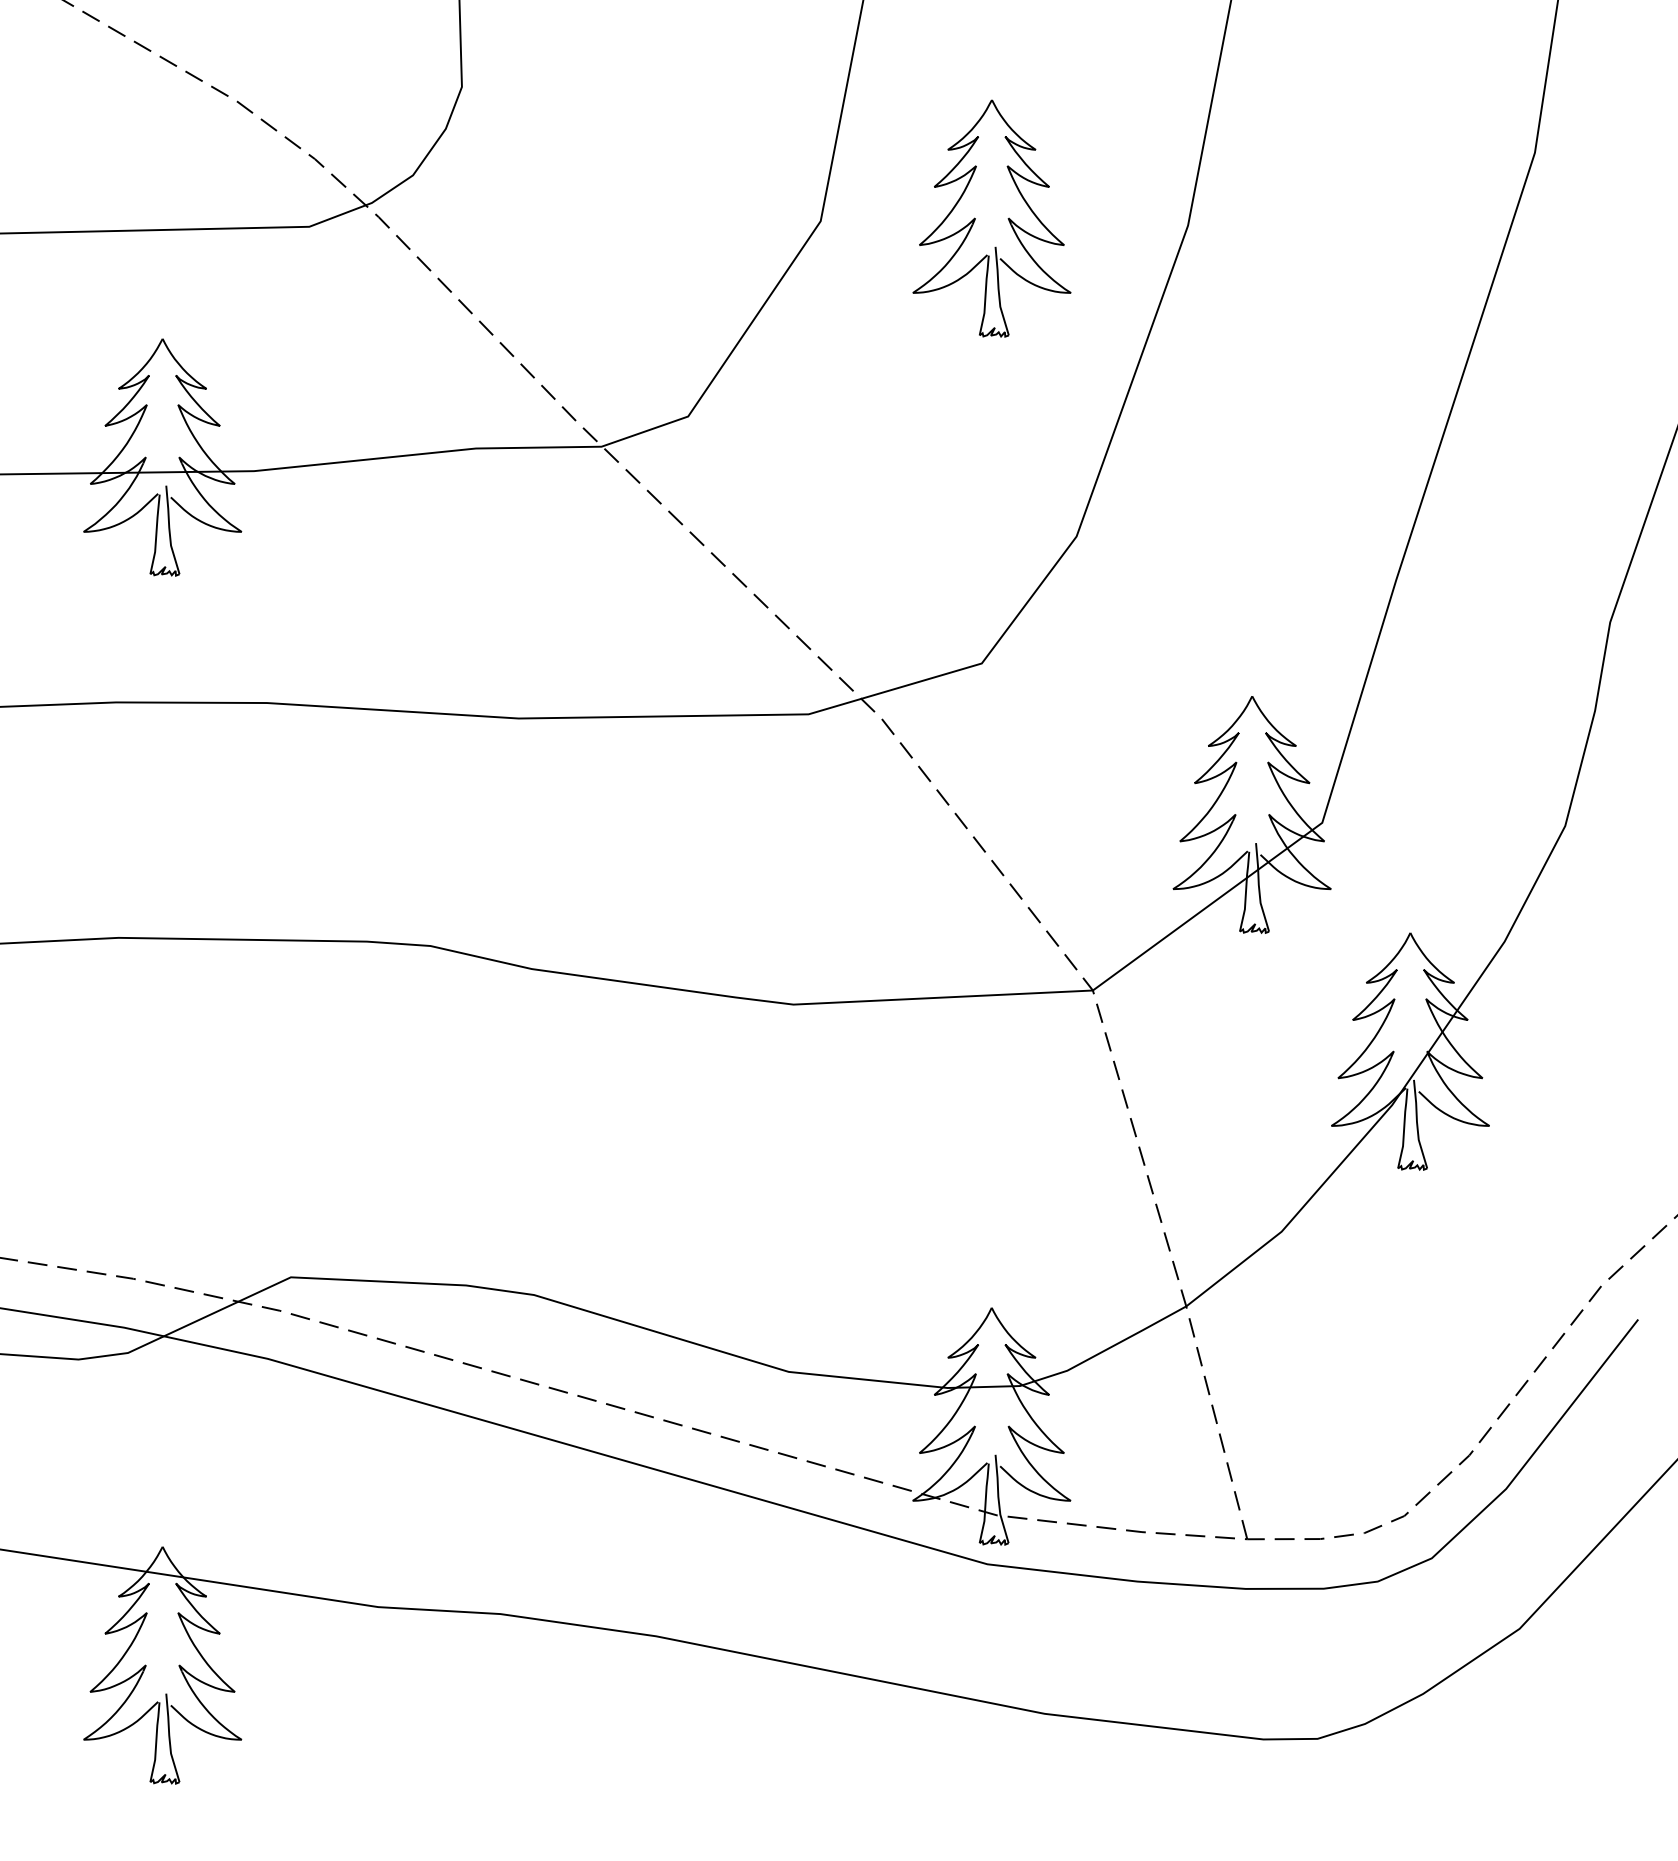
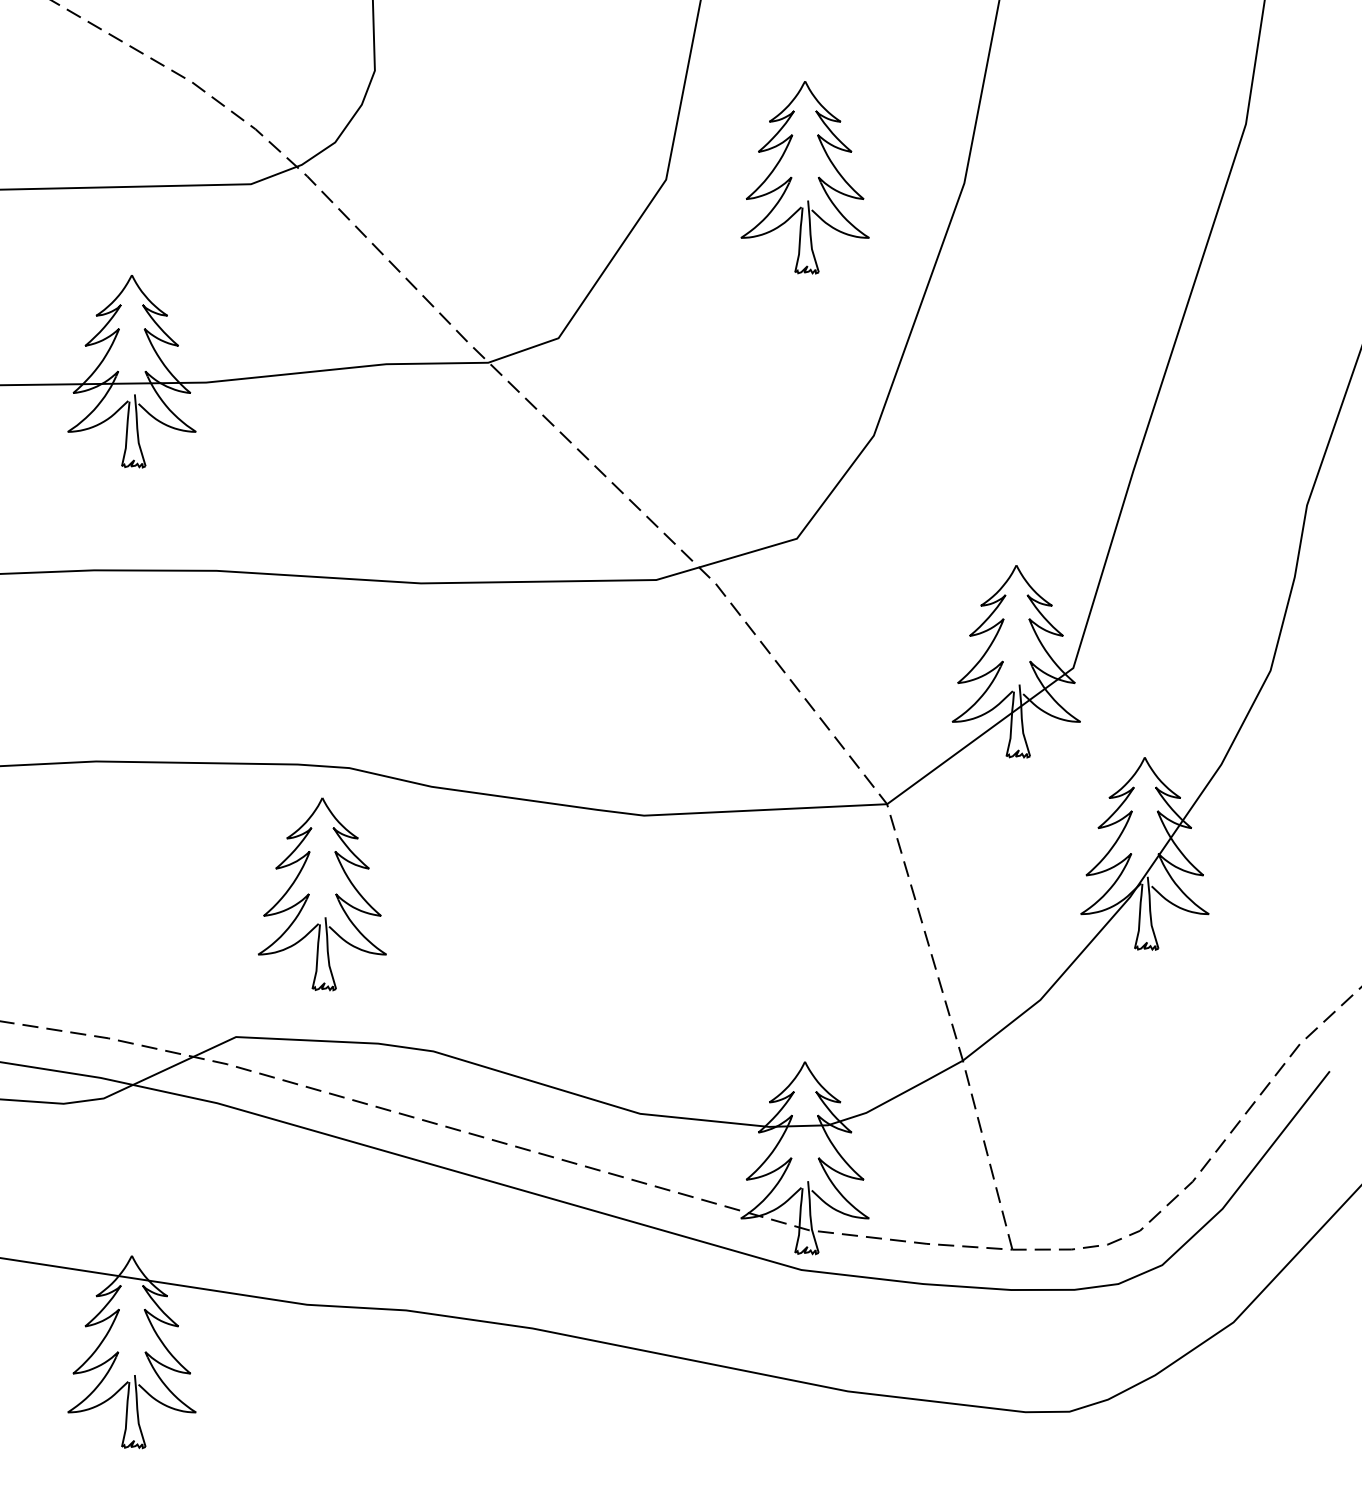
part: (381, 1101) -> (309, 894), added

